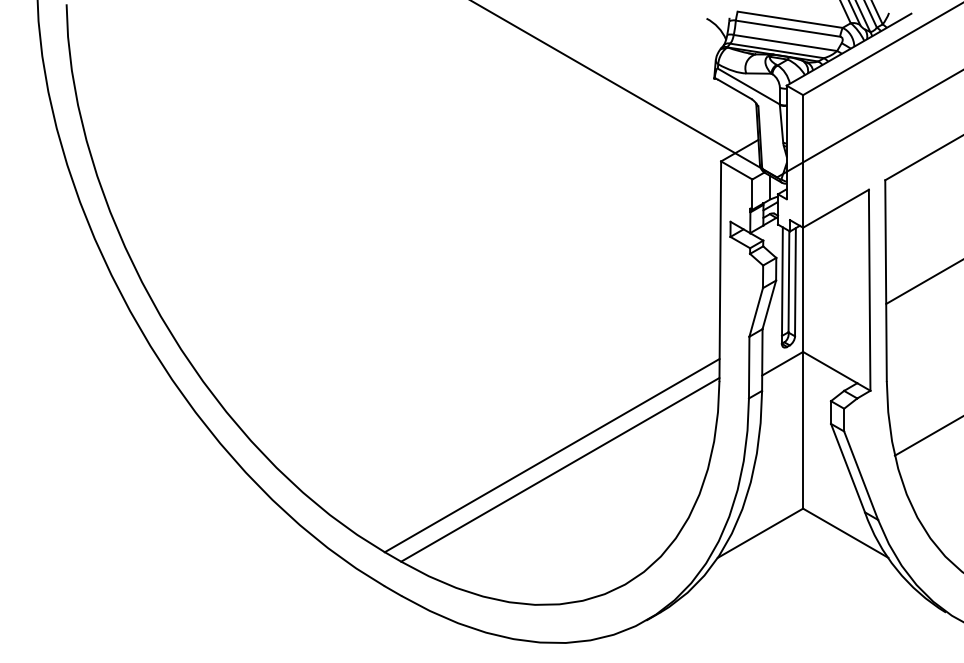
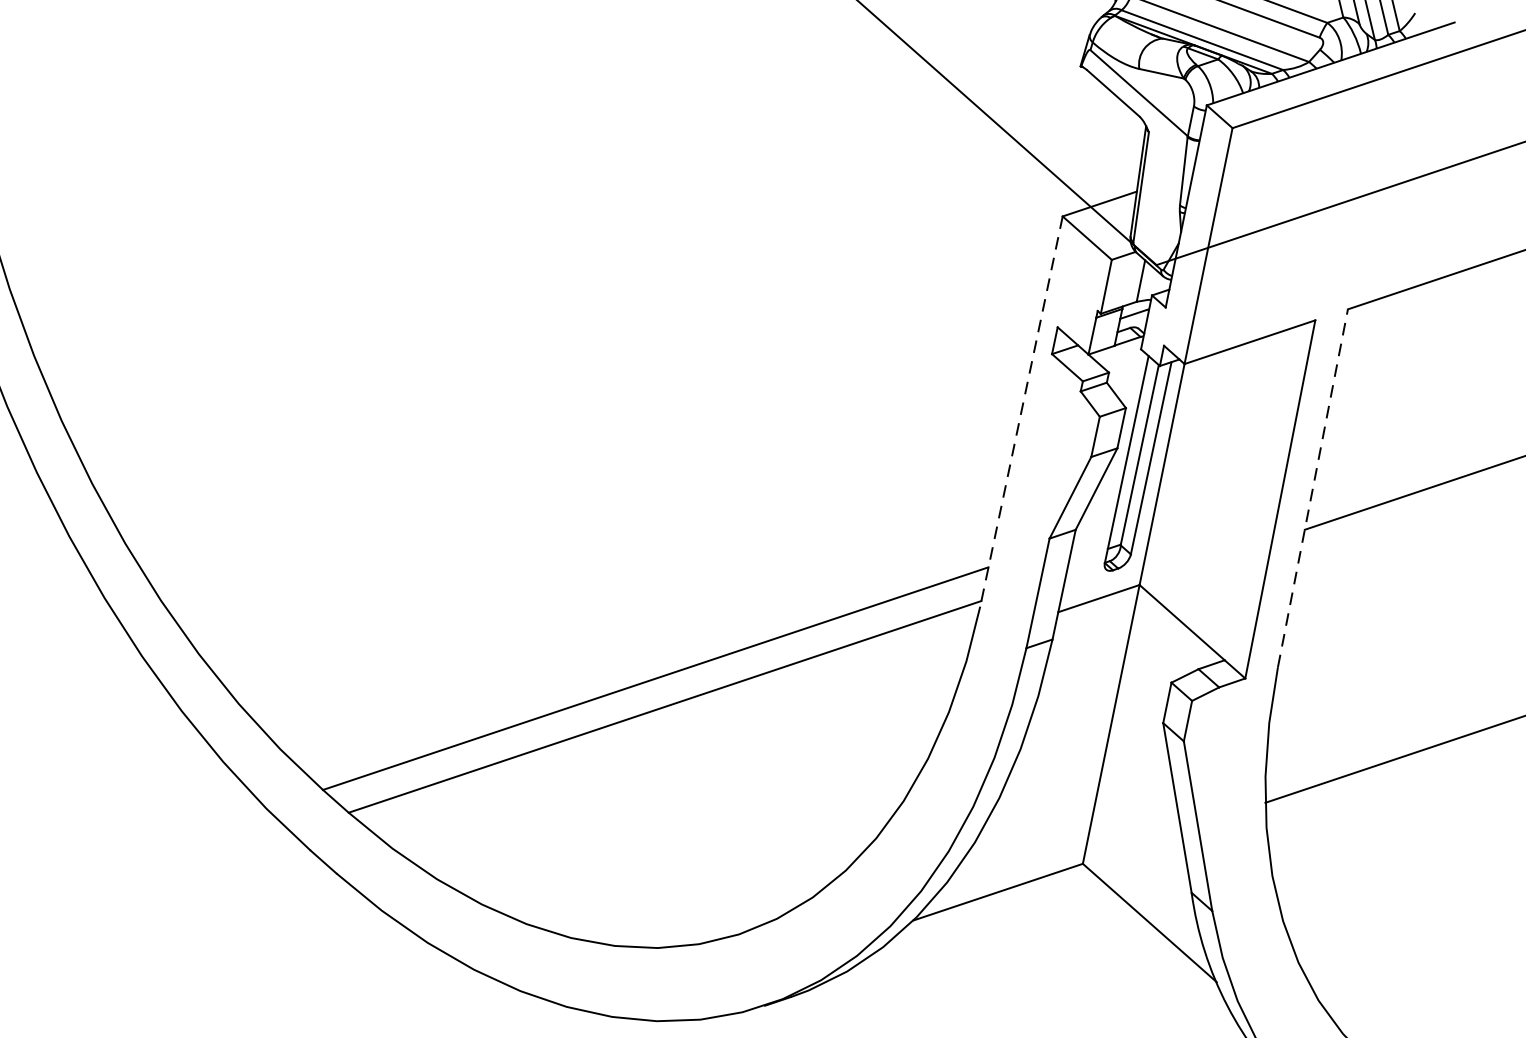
line: (720, 271) -> (1021, 412), solid -> dashed
line: (886, 280) -> (1313, 488), solid -> dashed

